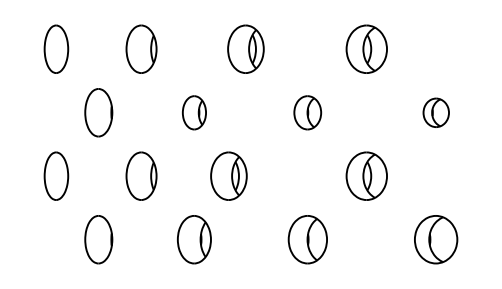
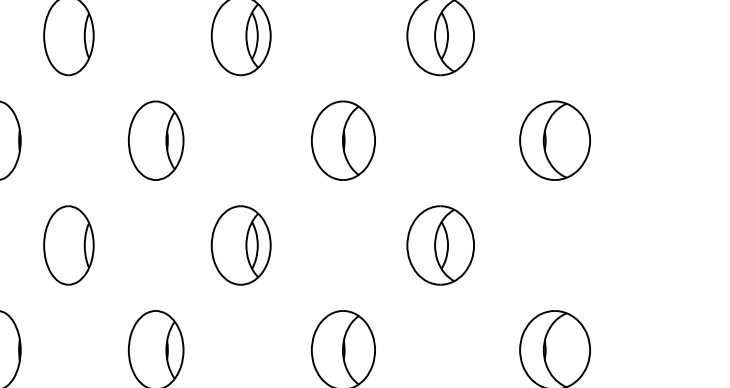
part: (194, 112) -> (156, 140), size x1.43
part: (307, 112) -> (342, 140), size x1.43
part: (436, 112) -> (555, 140), size x1.67
part: (228, 175) -> (240, 244), moved

